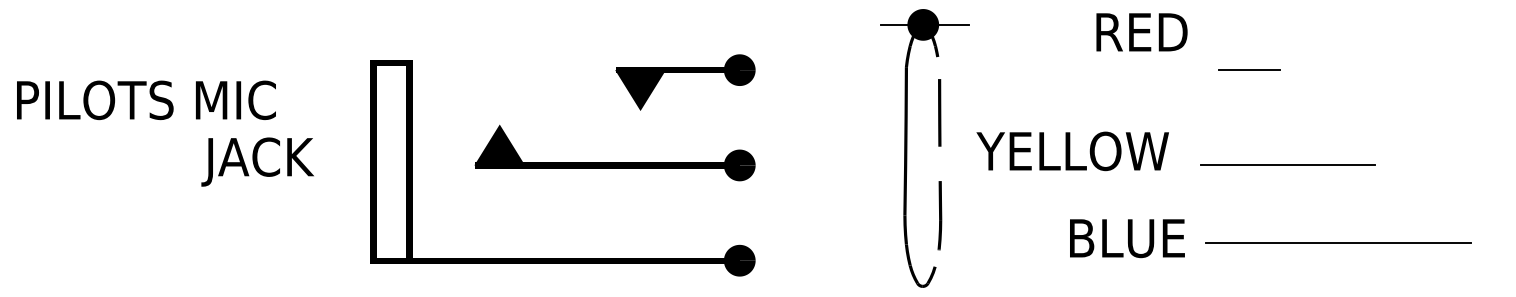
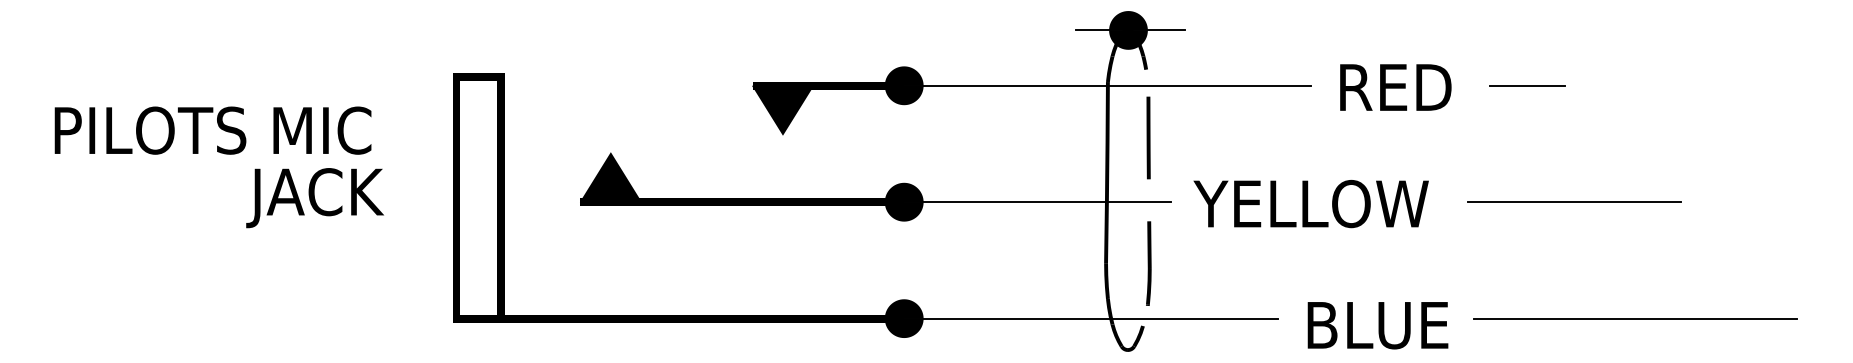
text: (1141, 32) -> (1395, 87), moved
line: (904, 69) -> (1105, 85), added
text: (145, 100) -> (212, 130), moved
text: (1072, 151) -> (1310, 204), moved
line: (848, 165) -> (1037, 202), added
text: (1127, 238) -> (1377, 325), moved
line: (1338, 242) -> (1635, 318), moved
line: (892, 260) -> (1090, 318), added

